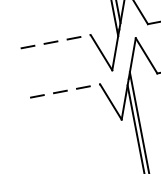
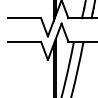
line: (56, 42) -> (24, 18), dashed -> solid
line: (65, 90) -> (24, 41), dashed -> solid

